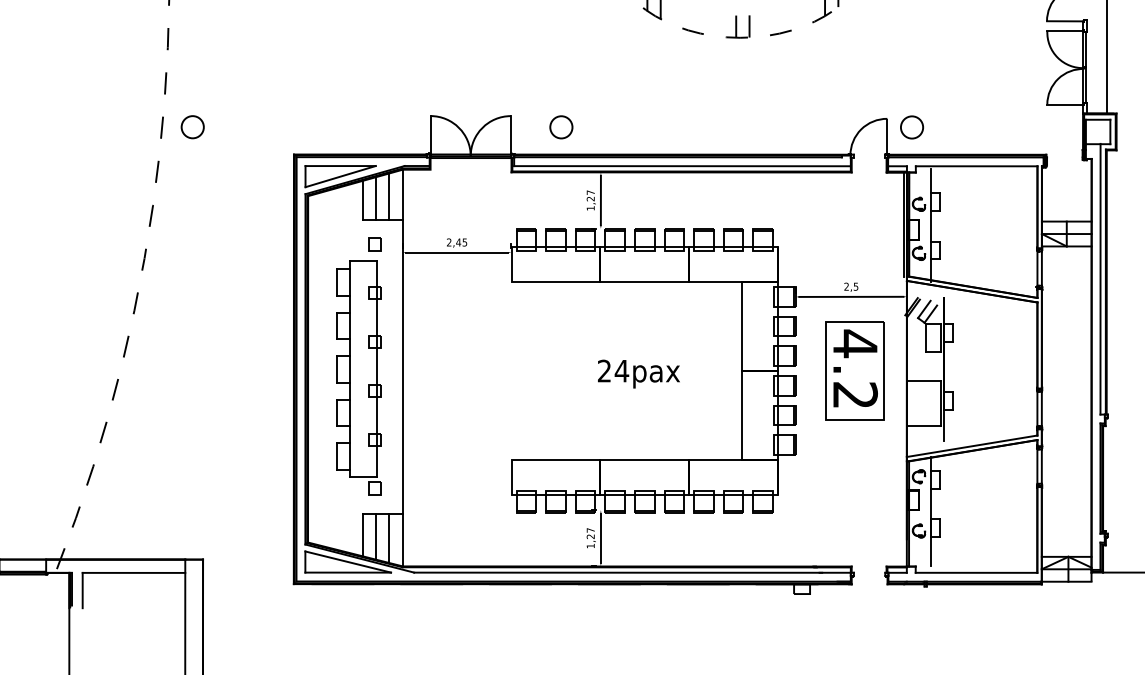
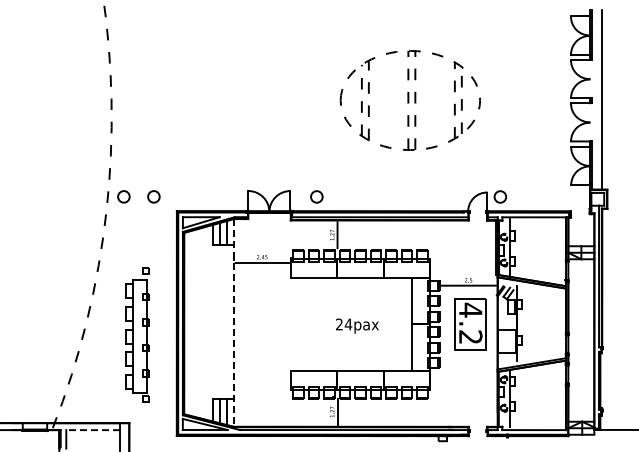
circle: (249, 126) -> (153, 196), added
part: (358, 365) -> (137, 334), moved
line: (402, 367) -> (233, 322), solid -> dashed
line: (134, 573) -> (93, 430), solid -> dashed

